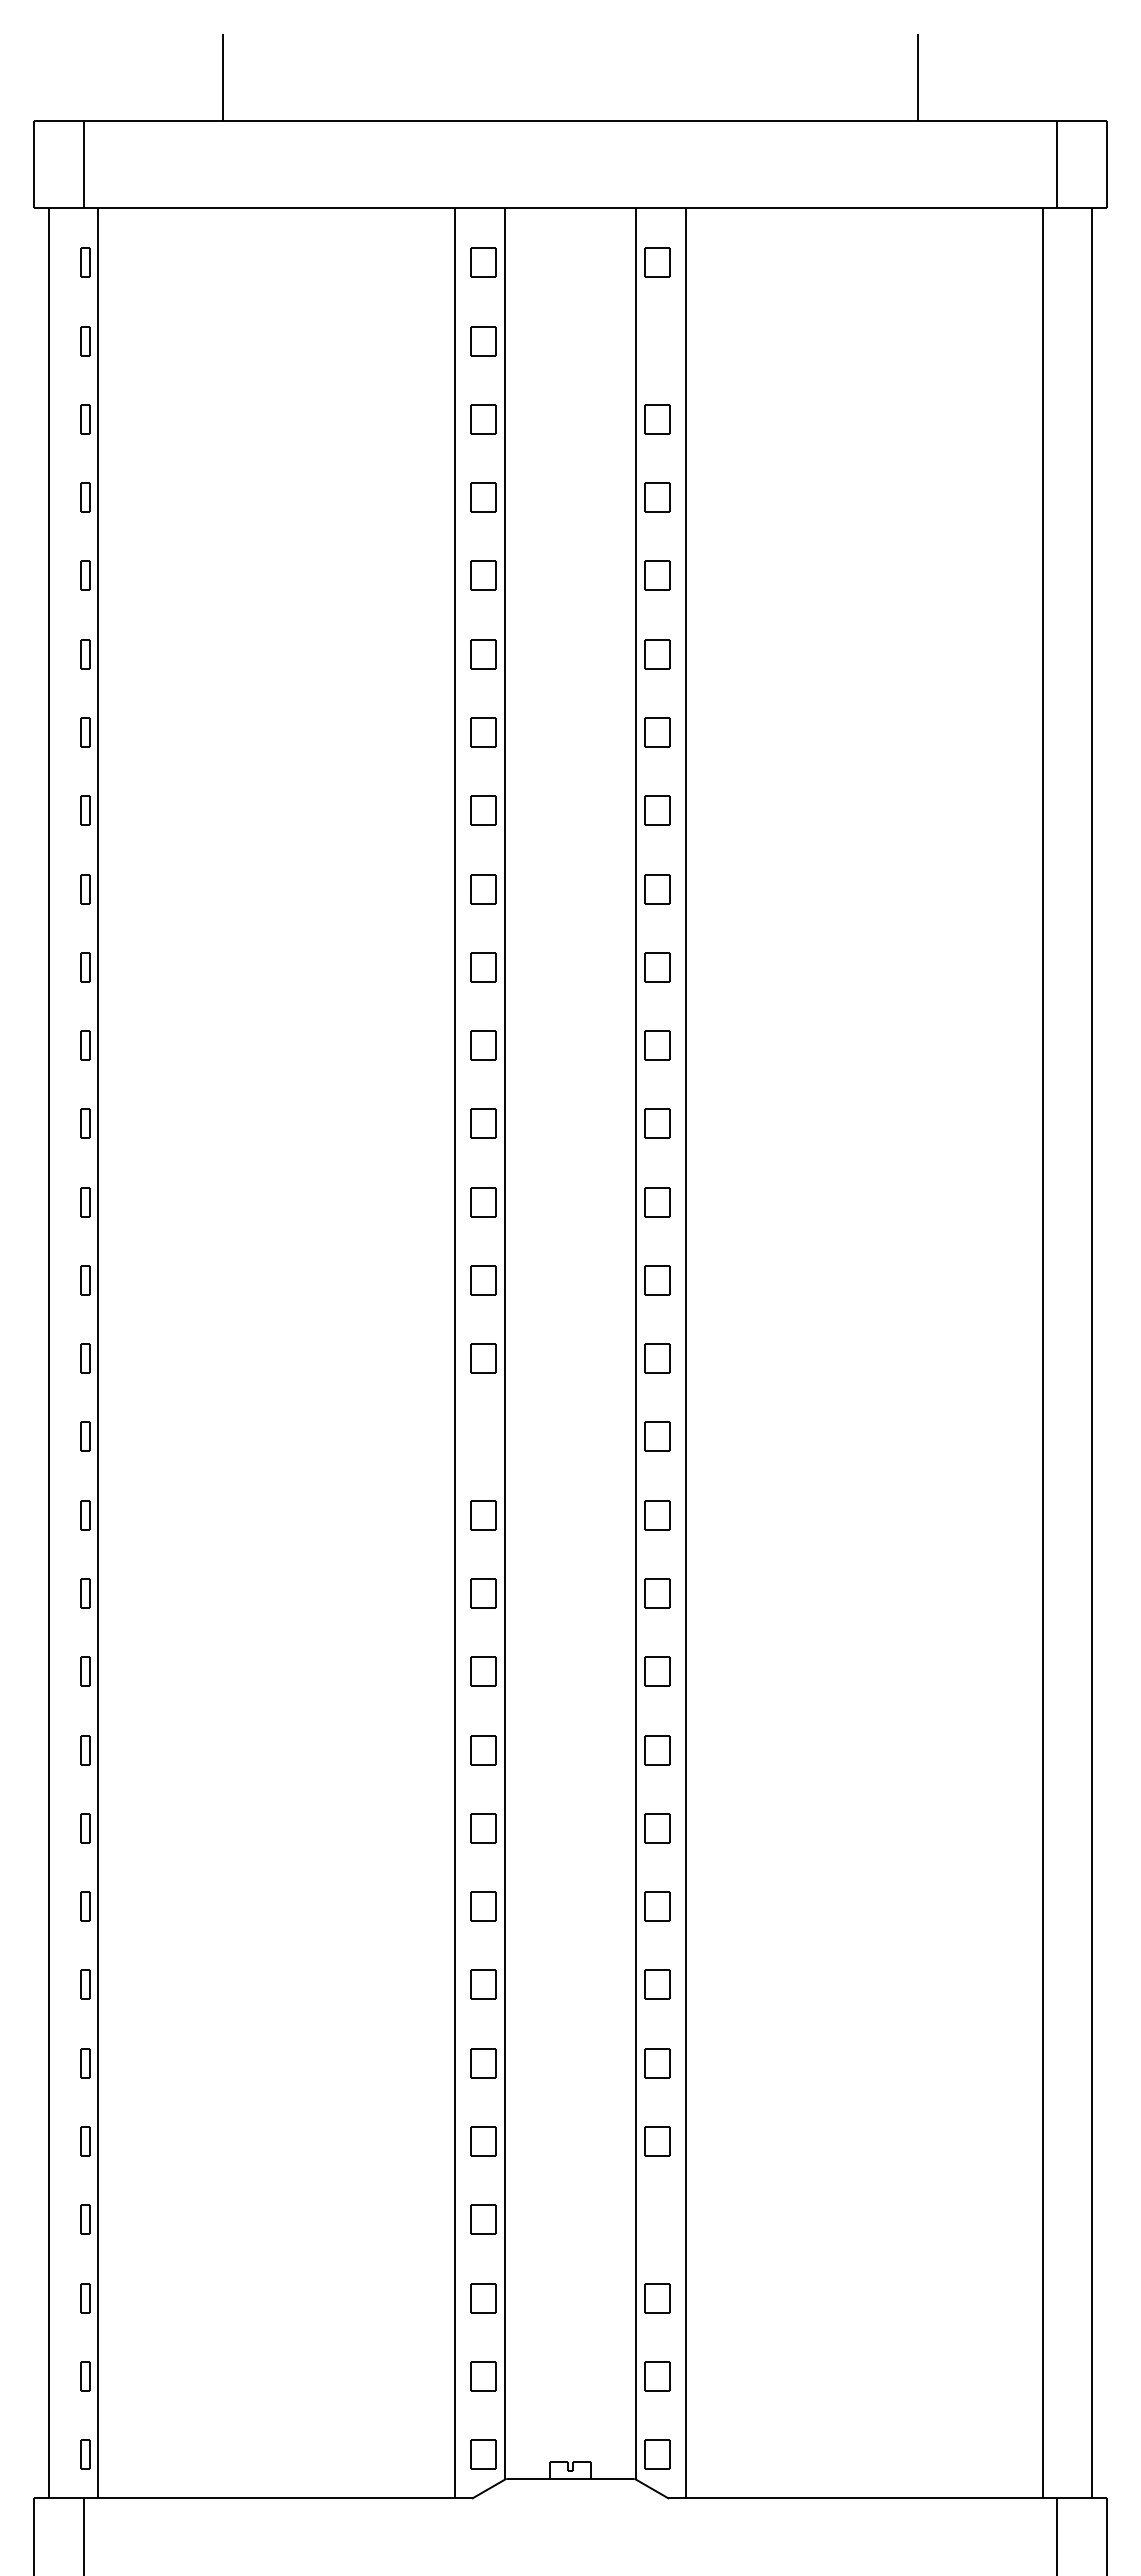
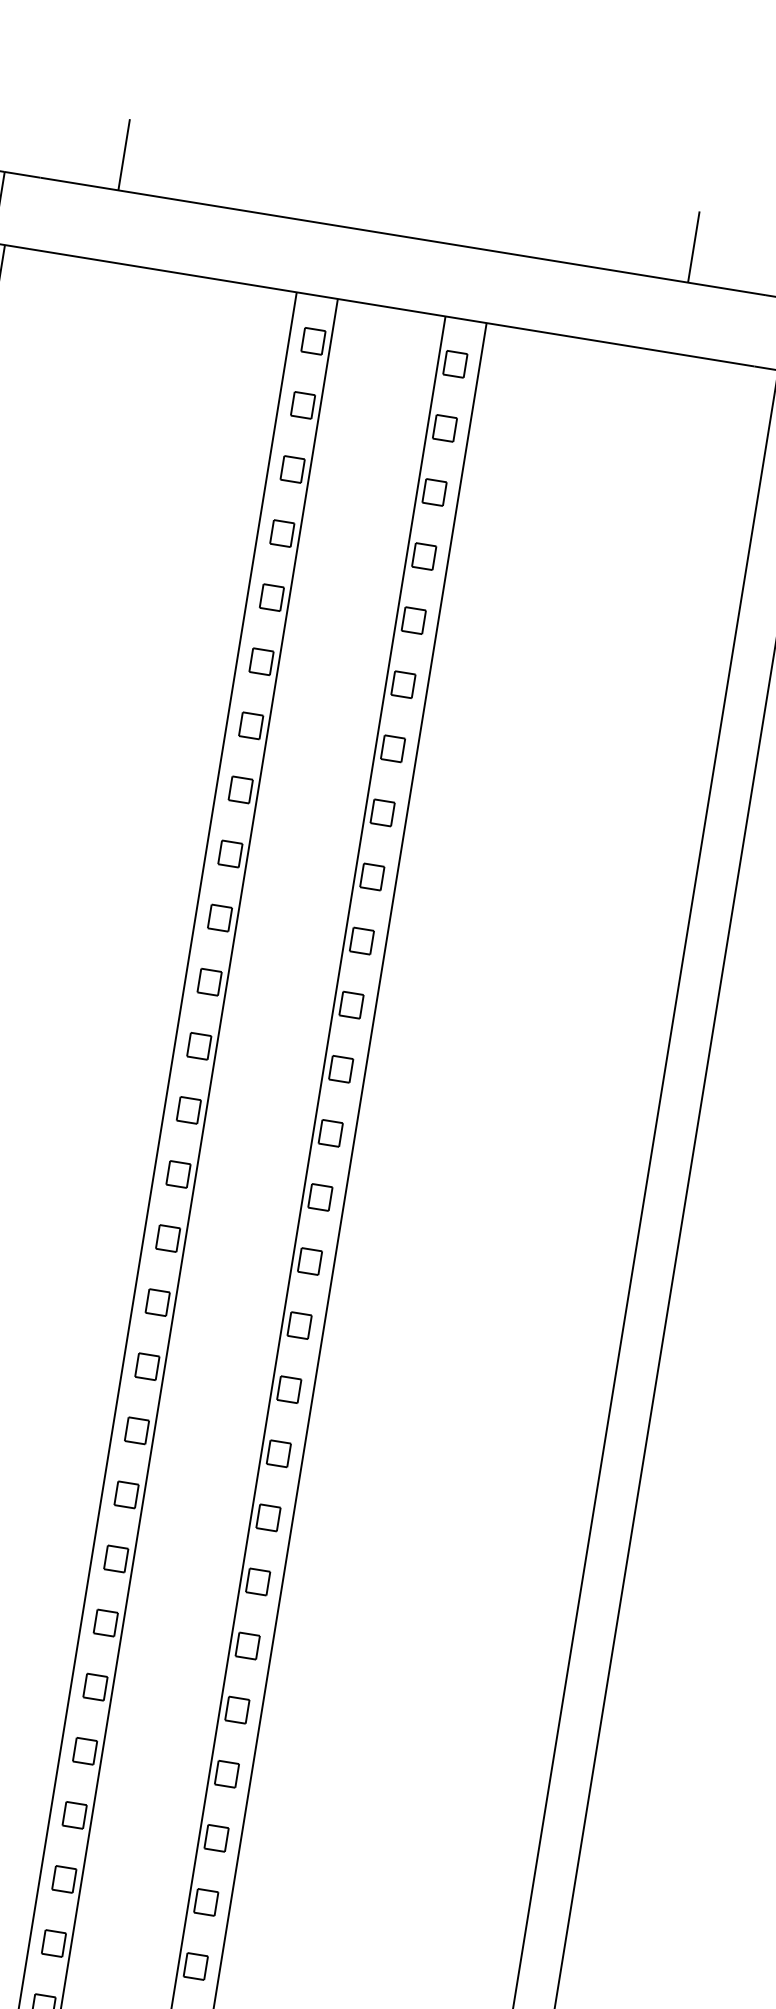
part: (657, 341) -> (445, 428), added
part: (483, 1436) -> (157, 1302), added
part: (657, 2219) -> (196, 1966), added

